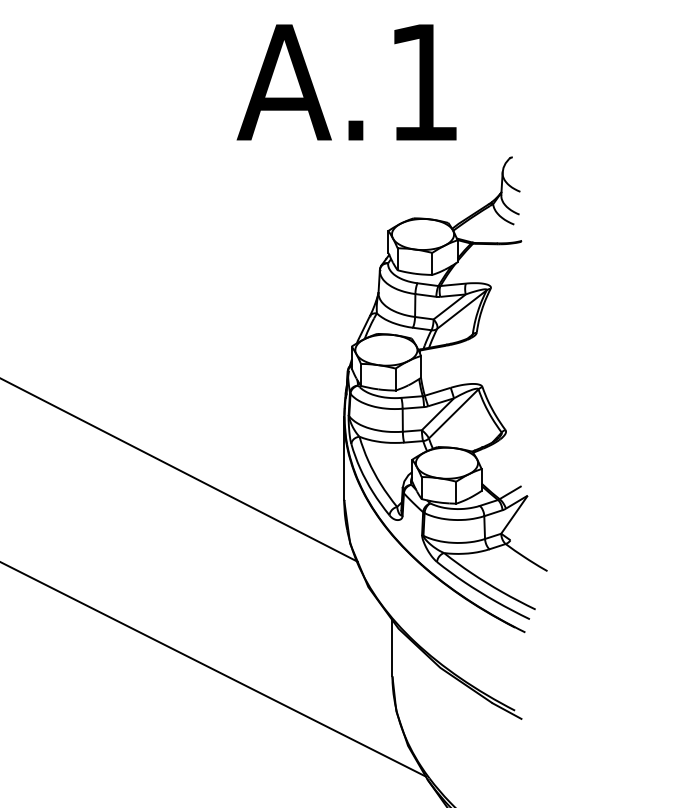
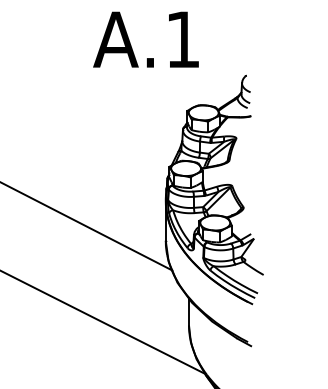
text: (345, 82) -> (145, 39), moved

